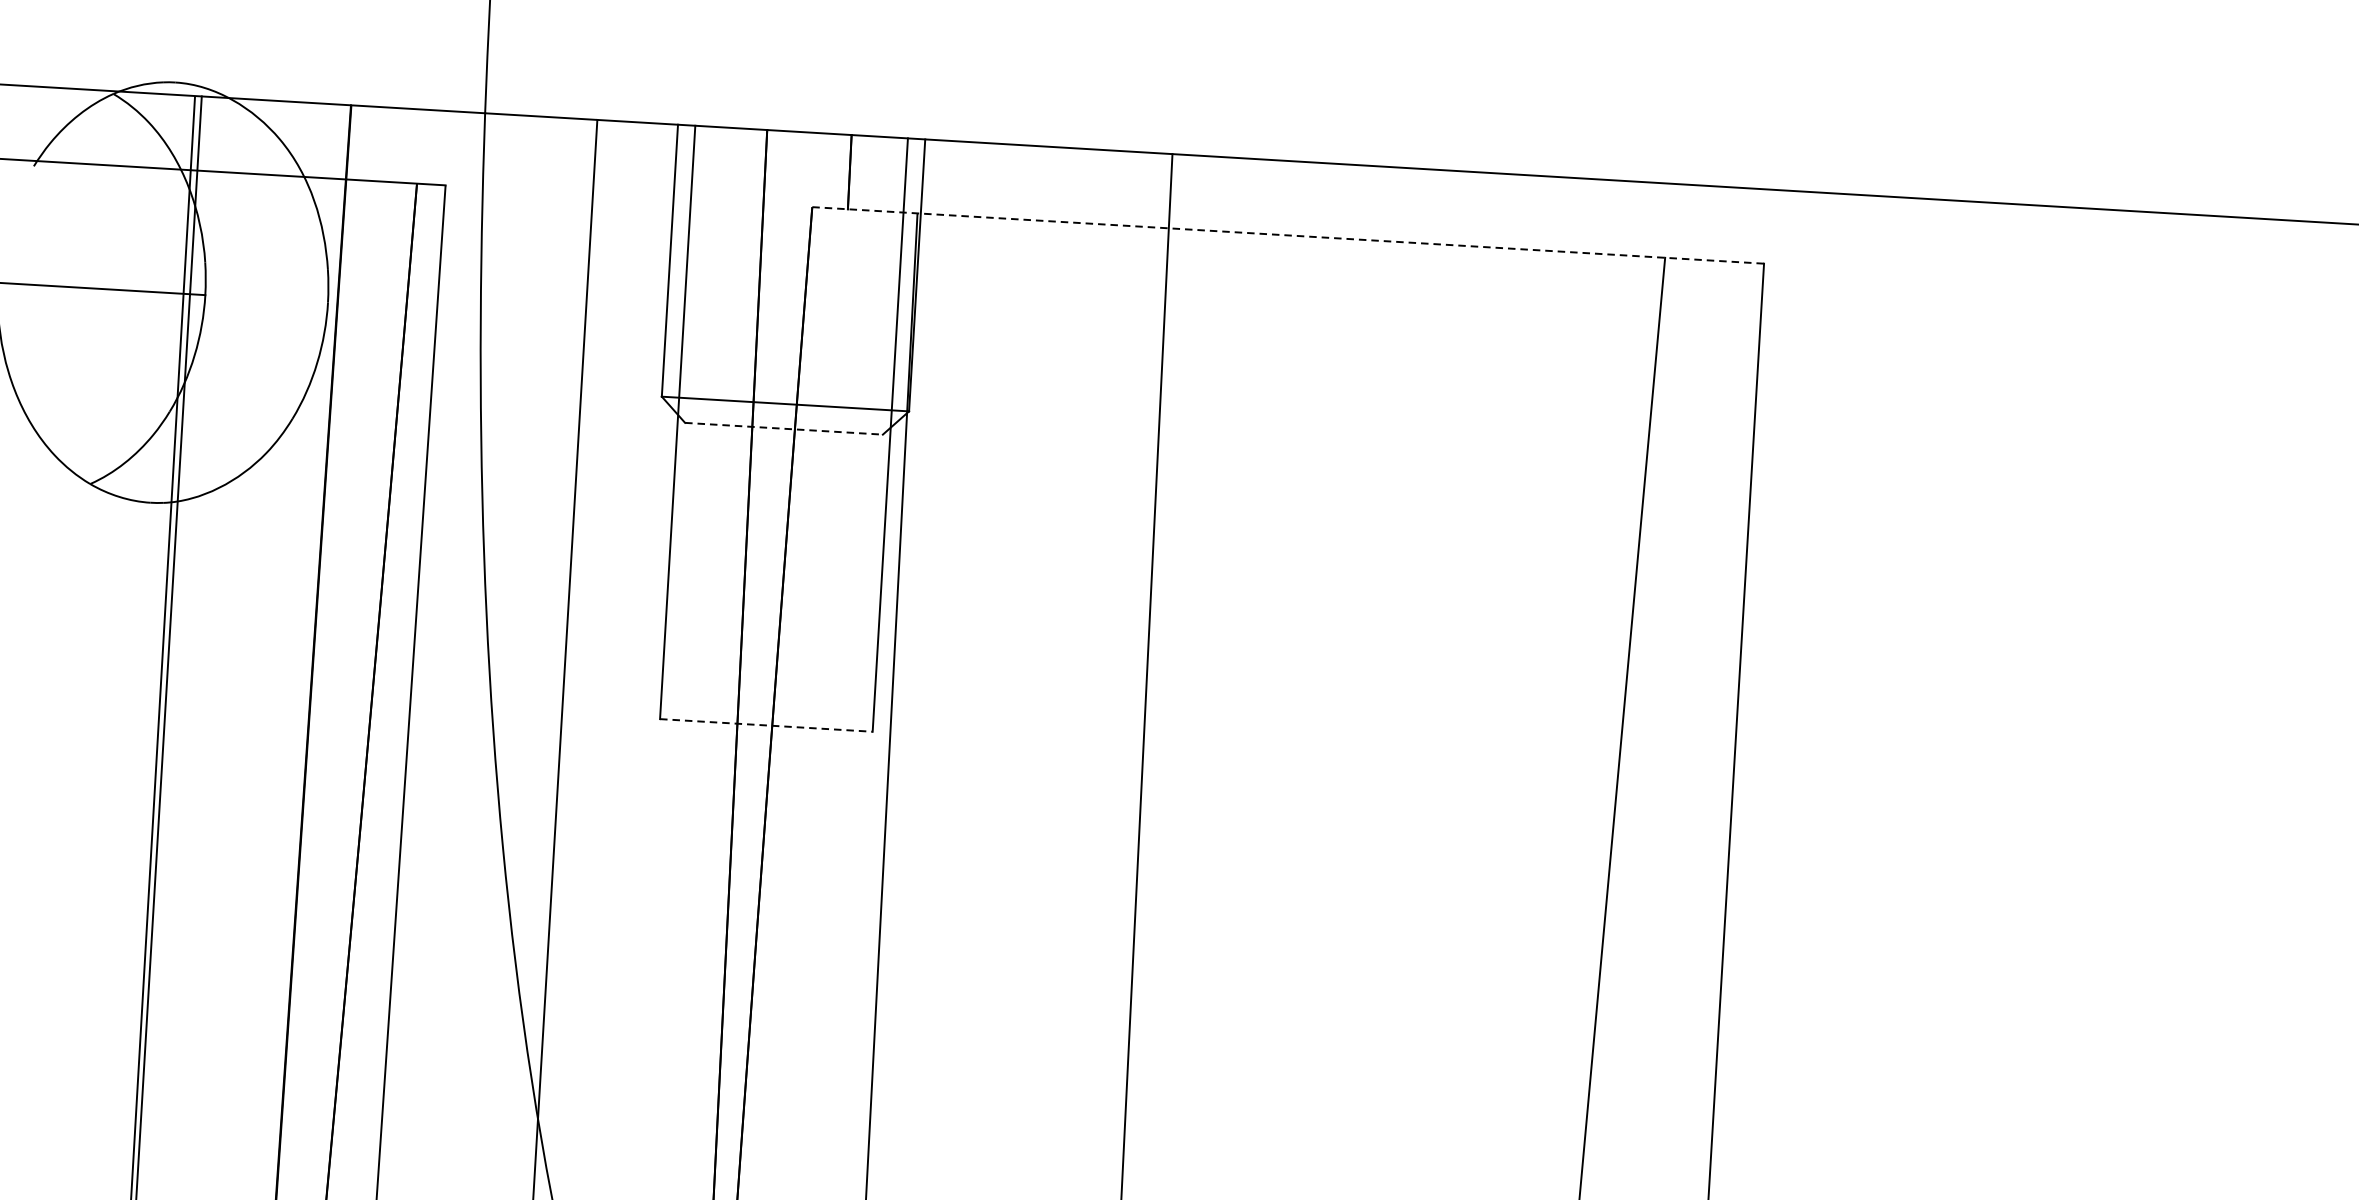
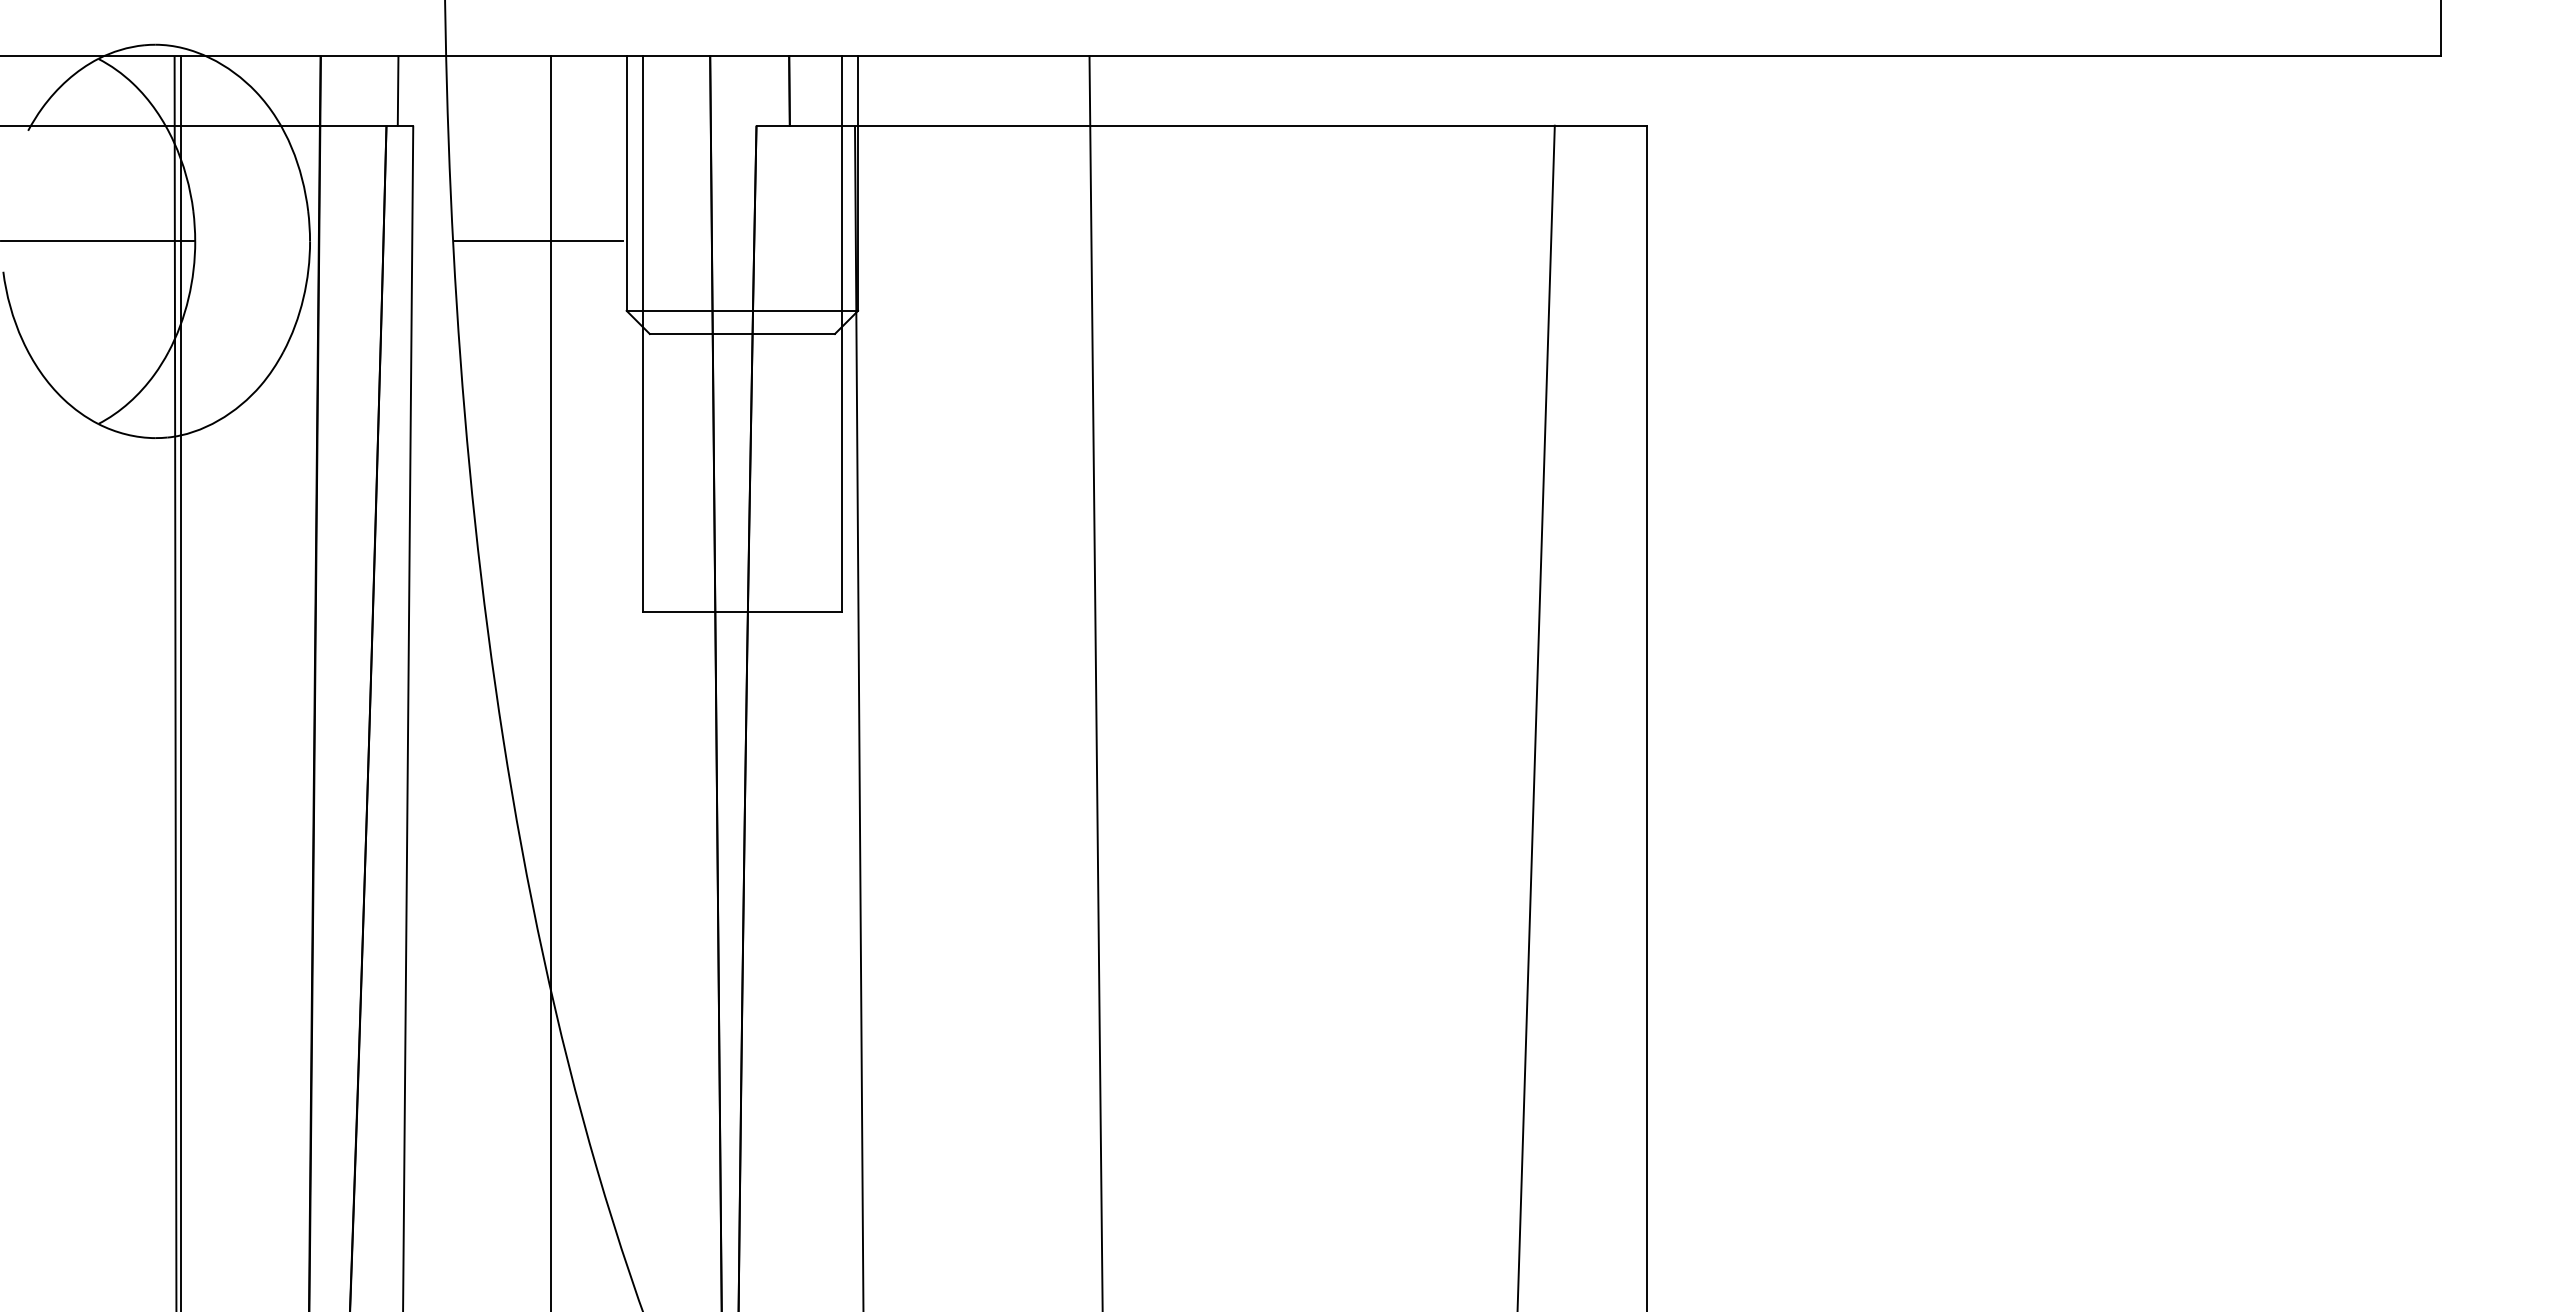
line: (431, 146) -> (397, 90), added
line: (1288, 235) -> (1202, 125), dashed -> solid
line: (572, 316) -> (538, 241), added
line: (784, 429) -> (742, 334), dashed -> solid
line: (766, 725) -> (742, 611), dashed -> solid

